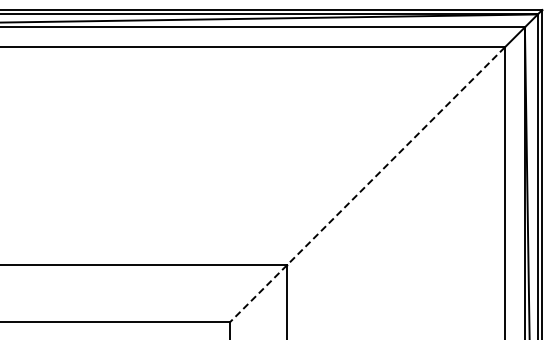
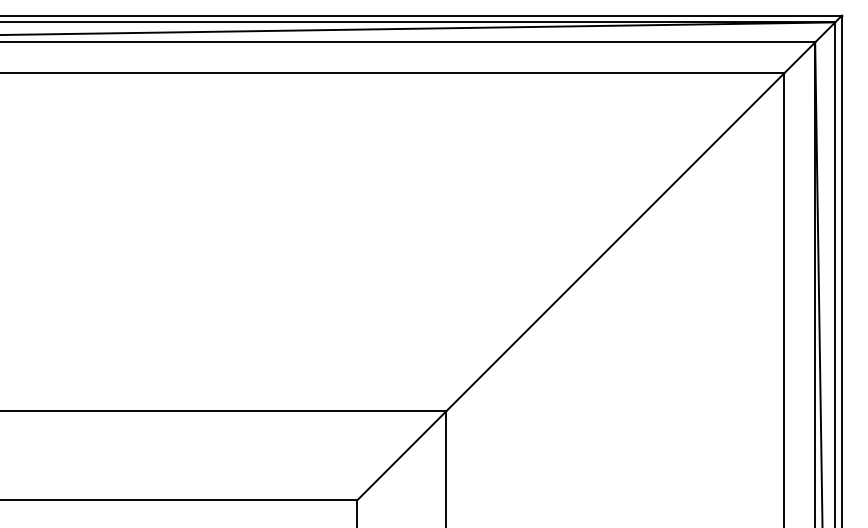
line: (367, 185) -> (570, 288), dashed -> solid

